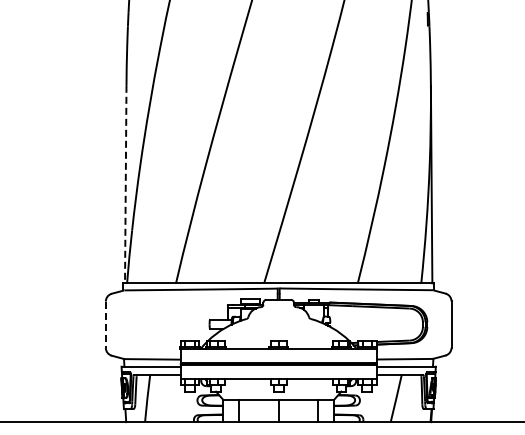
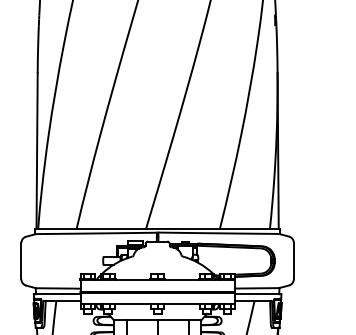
line: (125, 184) -> (36, 150), dashed -> solid
line: (105, 325) -> (21, 261), dashed -> solid

